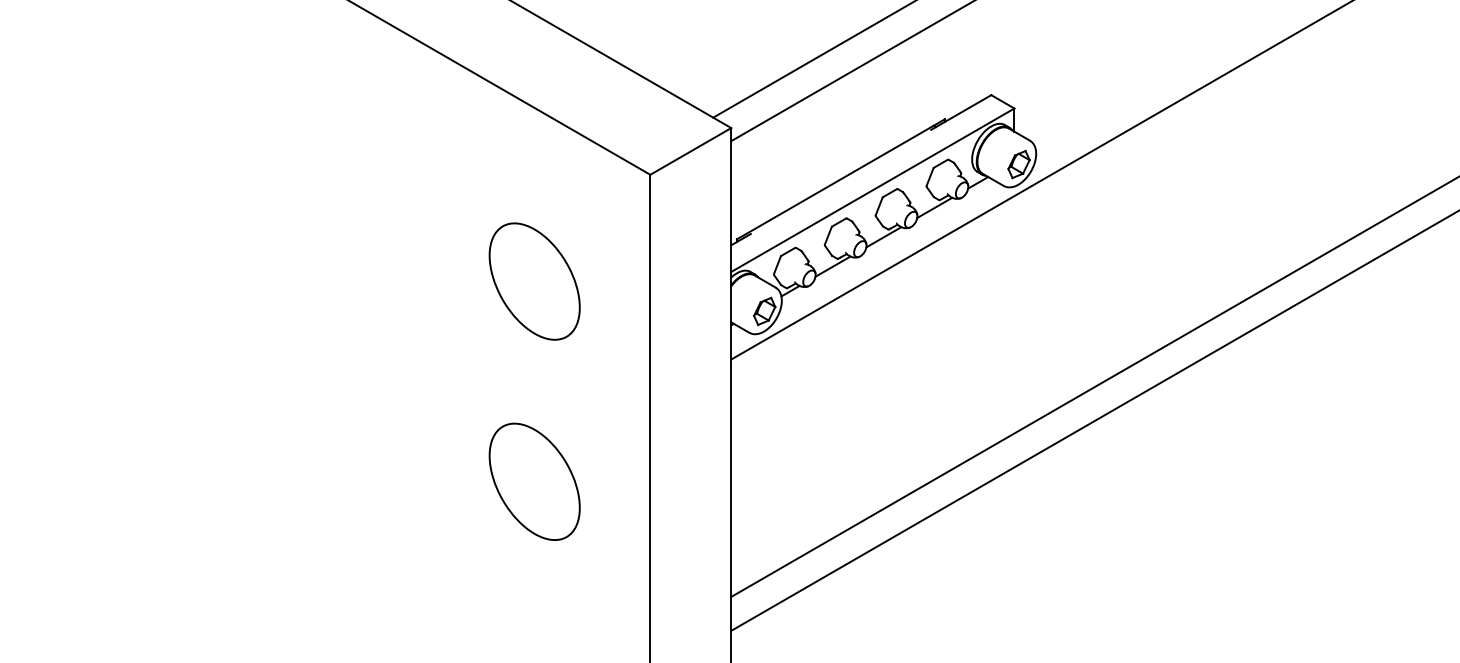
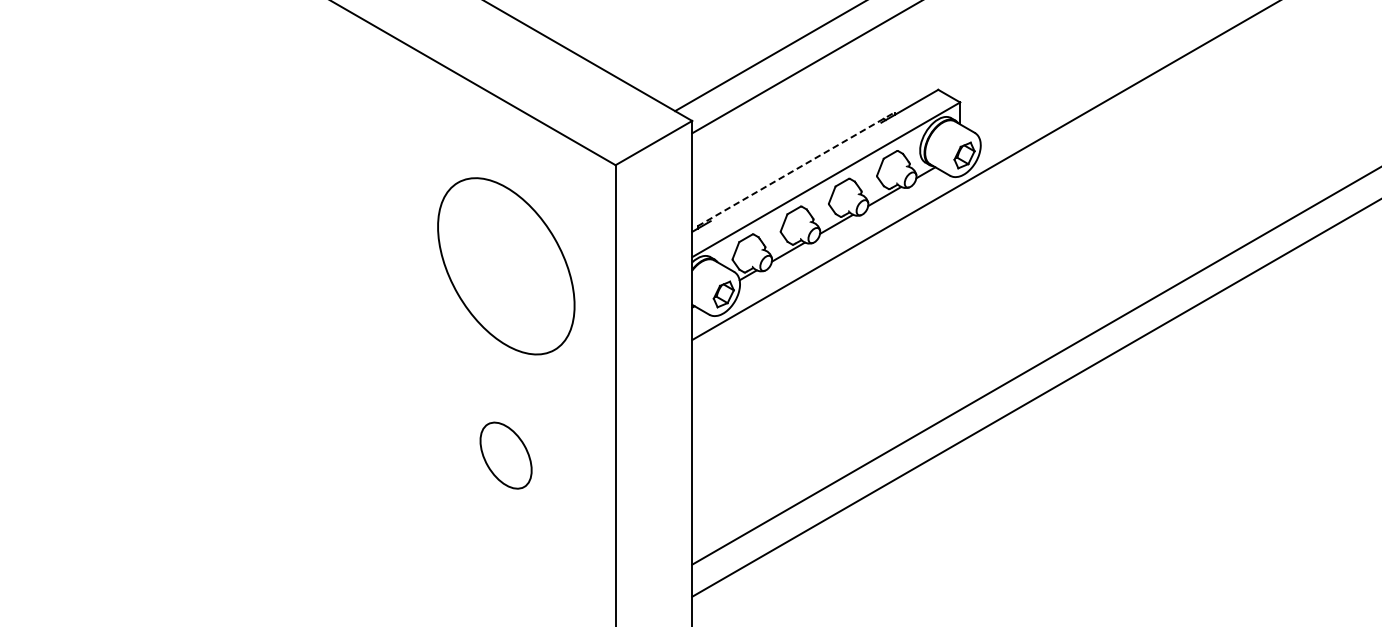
line: (841, 179) -> (796, 169), solid -> dashed
part: (534, 281) -> (505, 266), size x1.6
part: (534, 481) -> (505, 455), size x0.6

